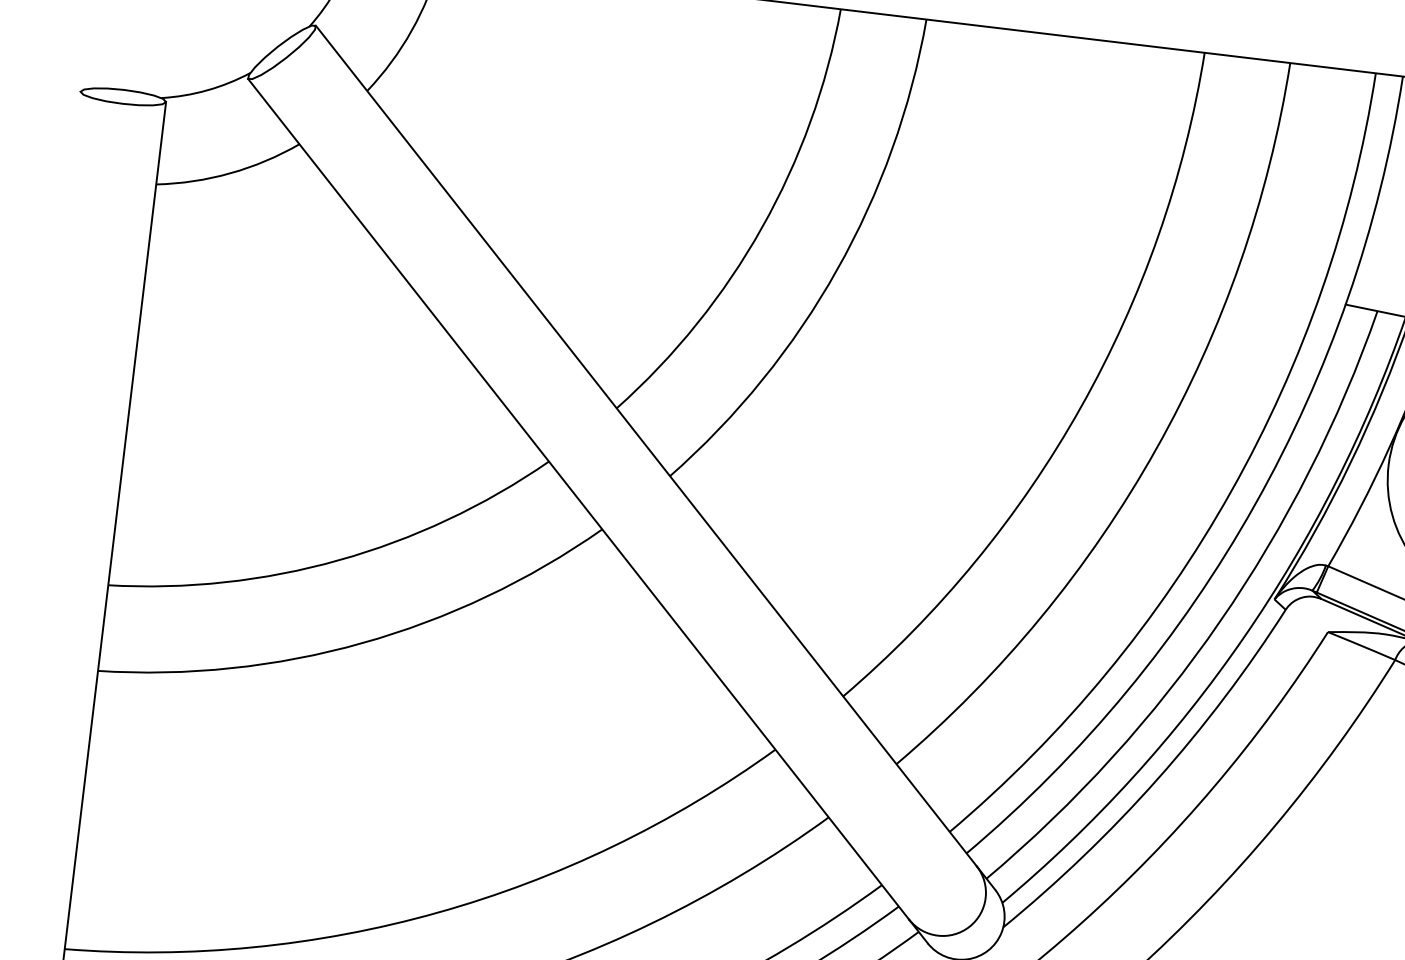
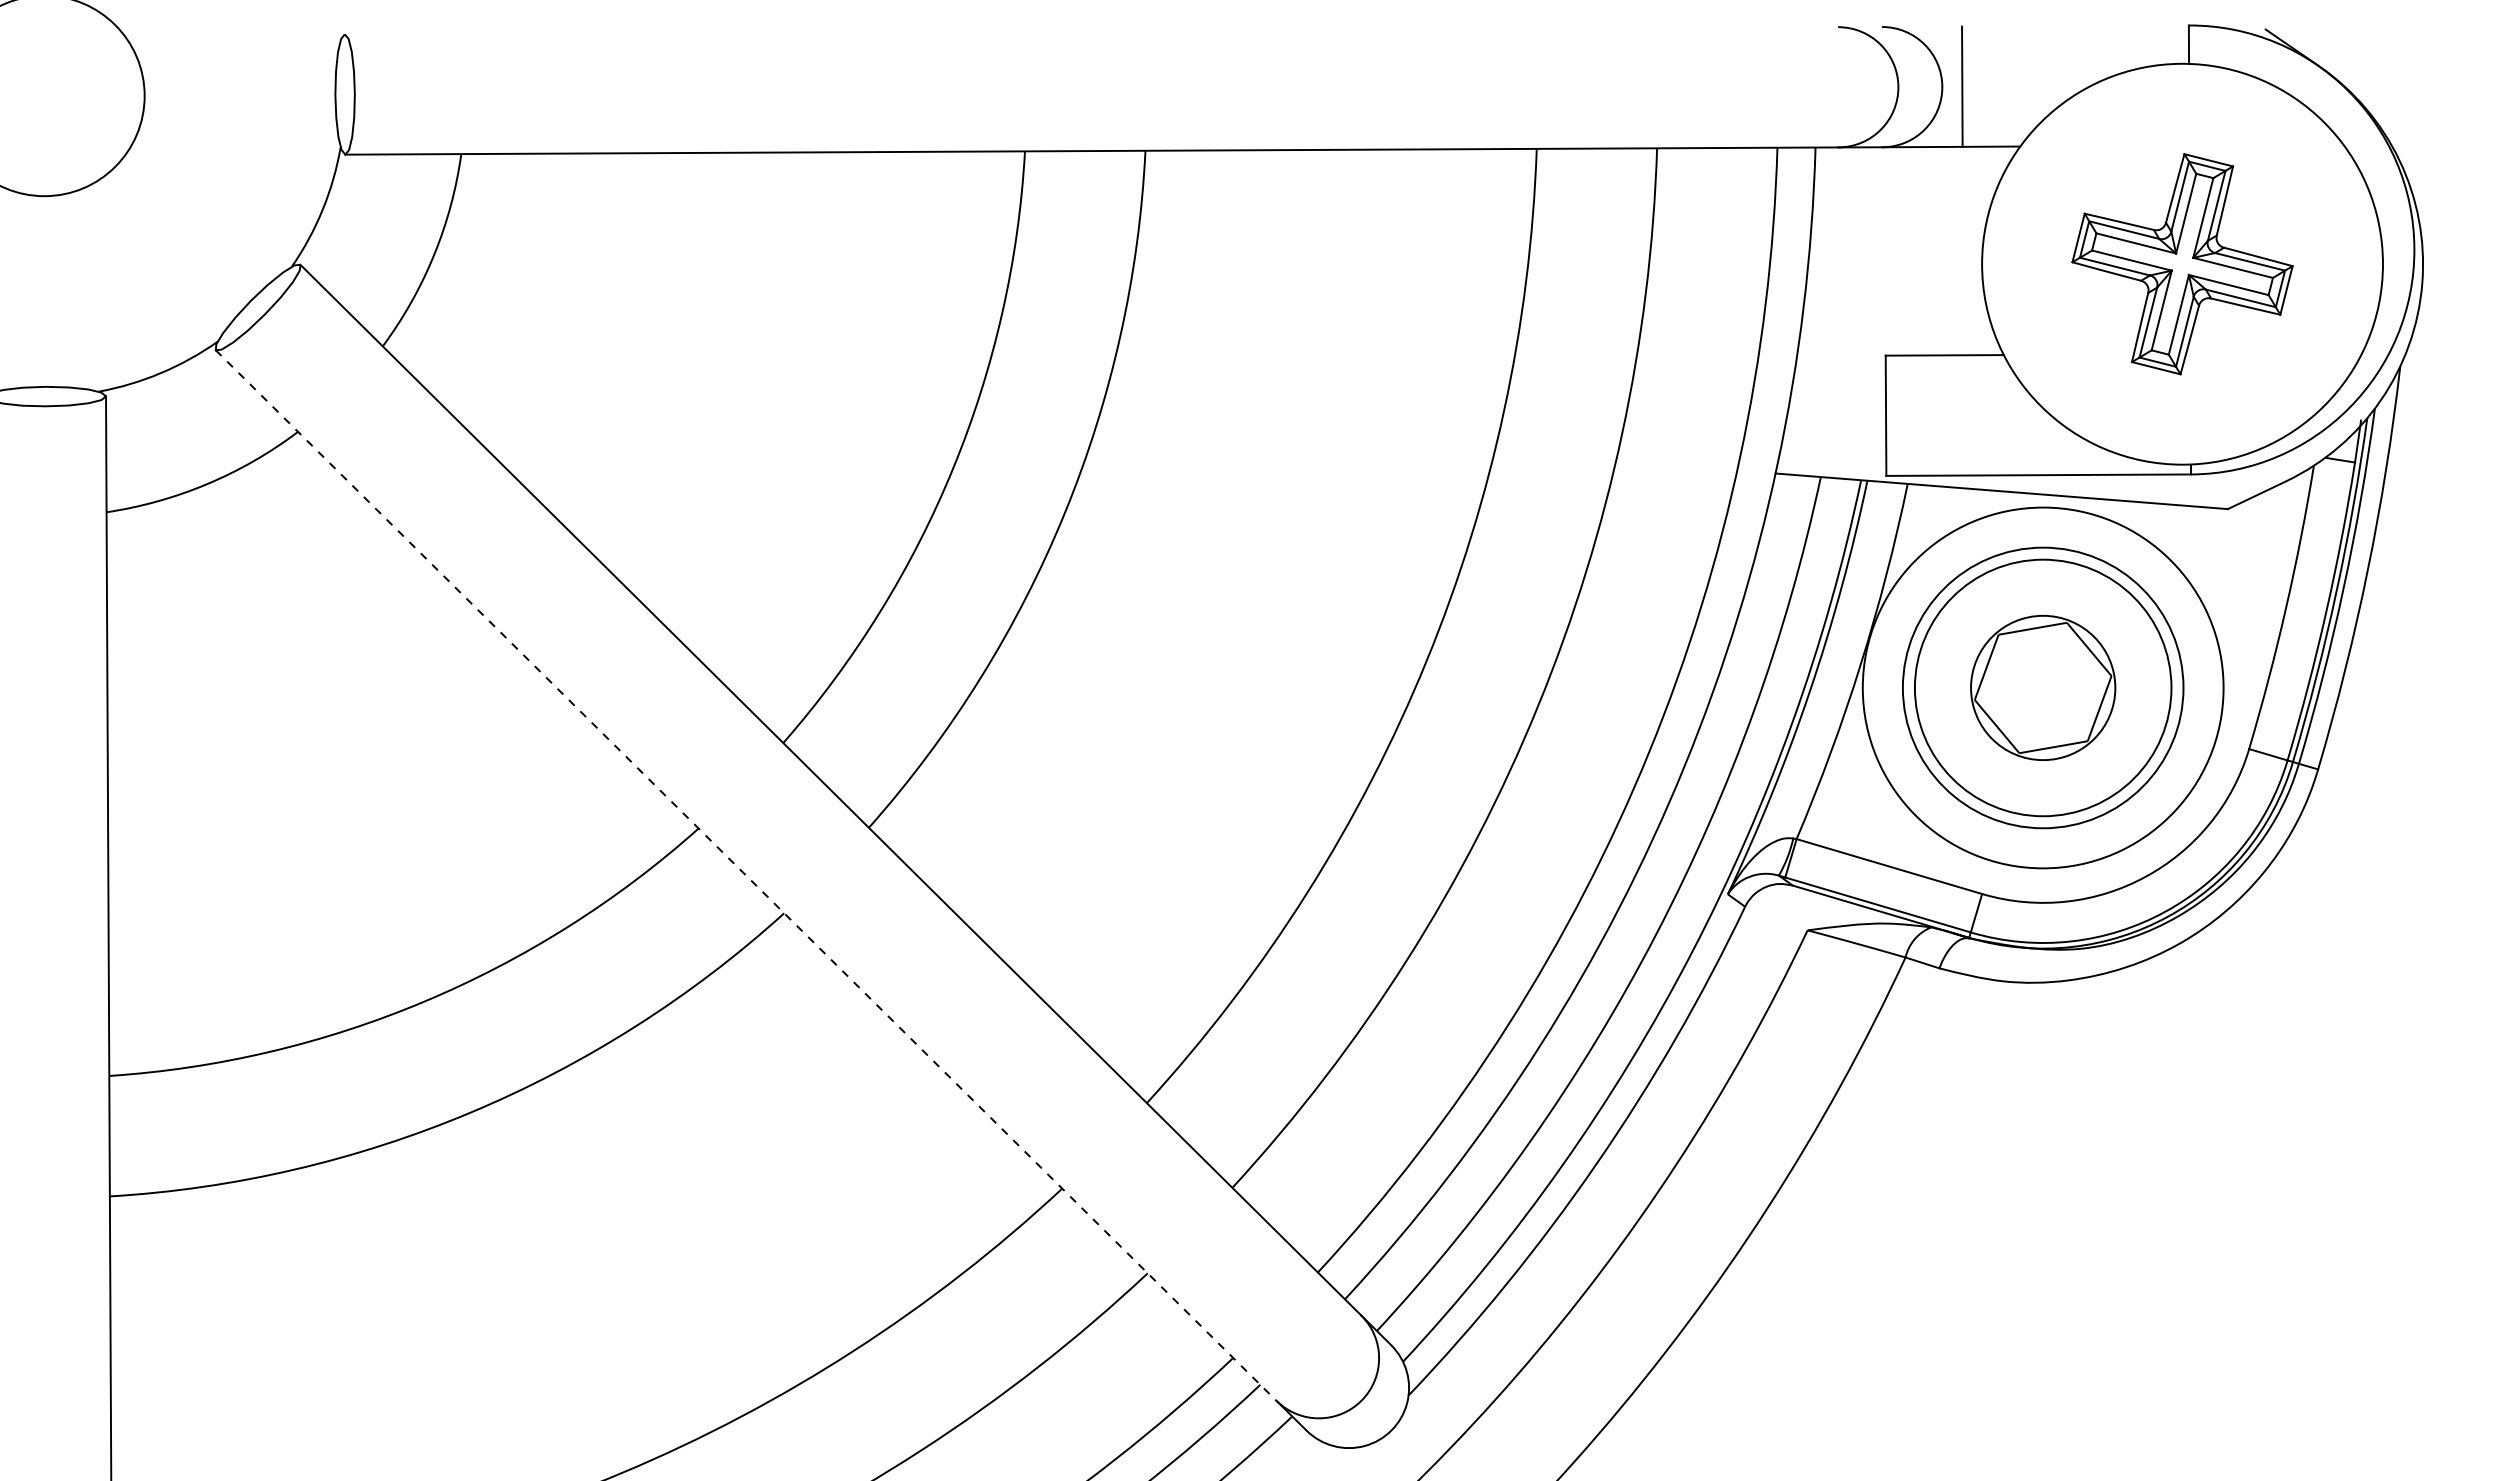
line: (578, 499) -> (746, 875), solid -> dashed

